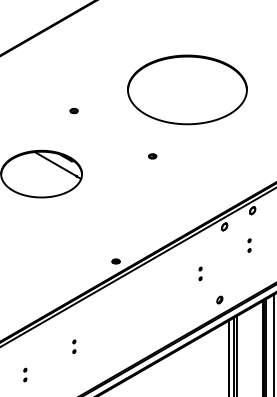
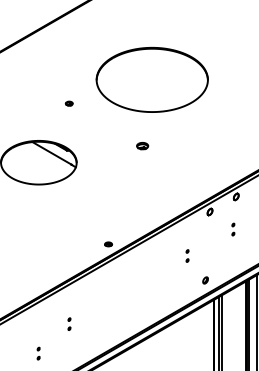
part: (186, 89) -> (151, 79), moved
part: (152, 155) -> (142, 145), size x1.6
part: (25, 374) -> (38, 353), moved

